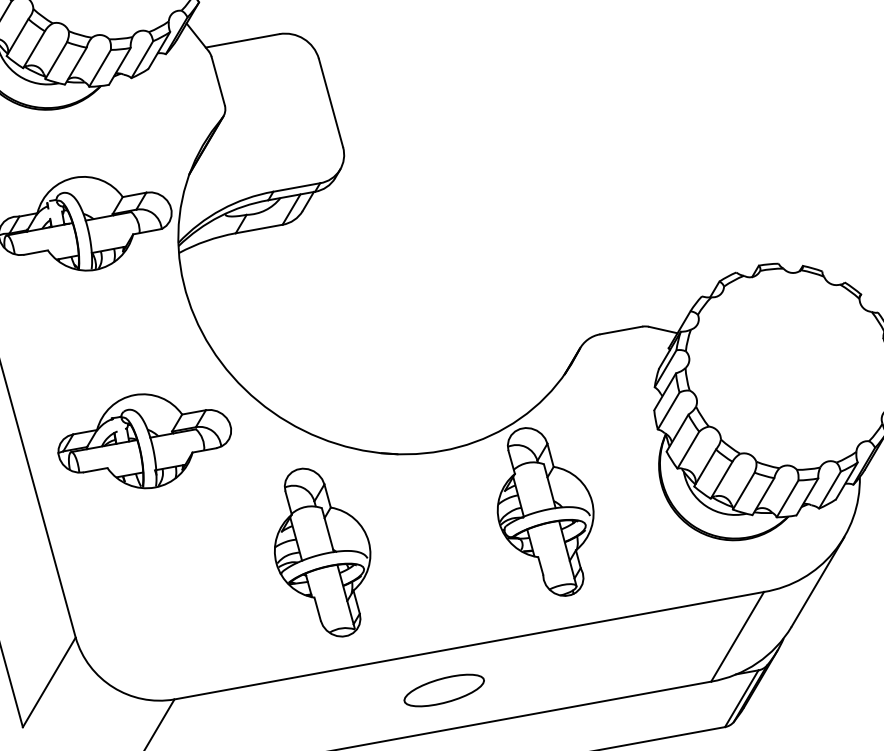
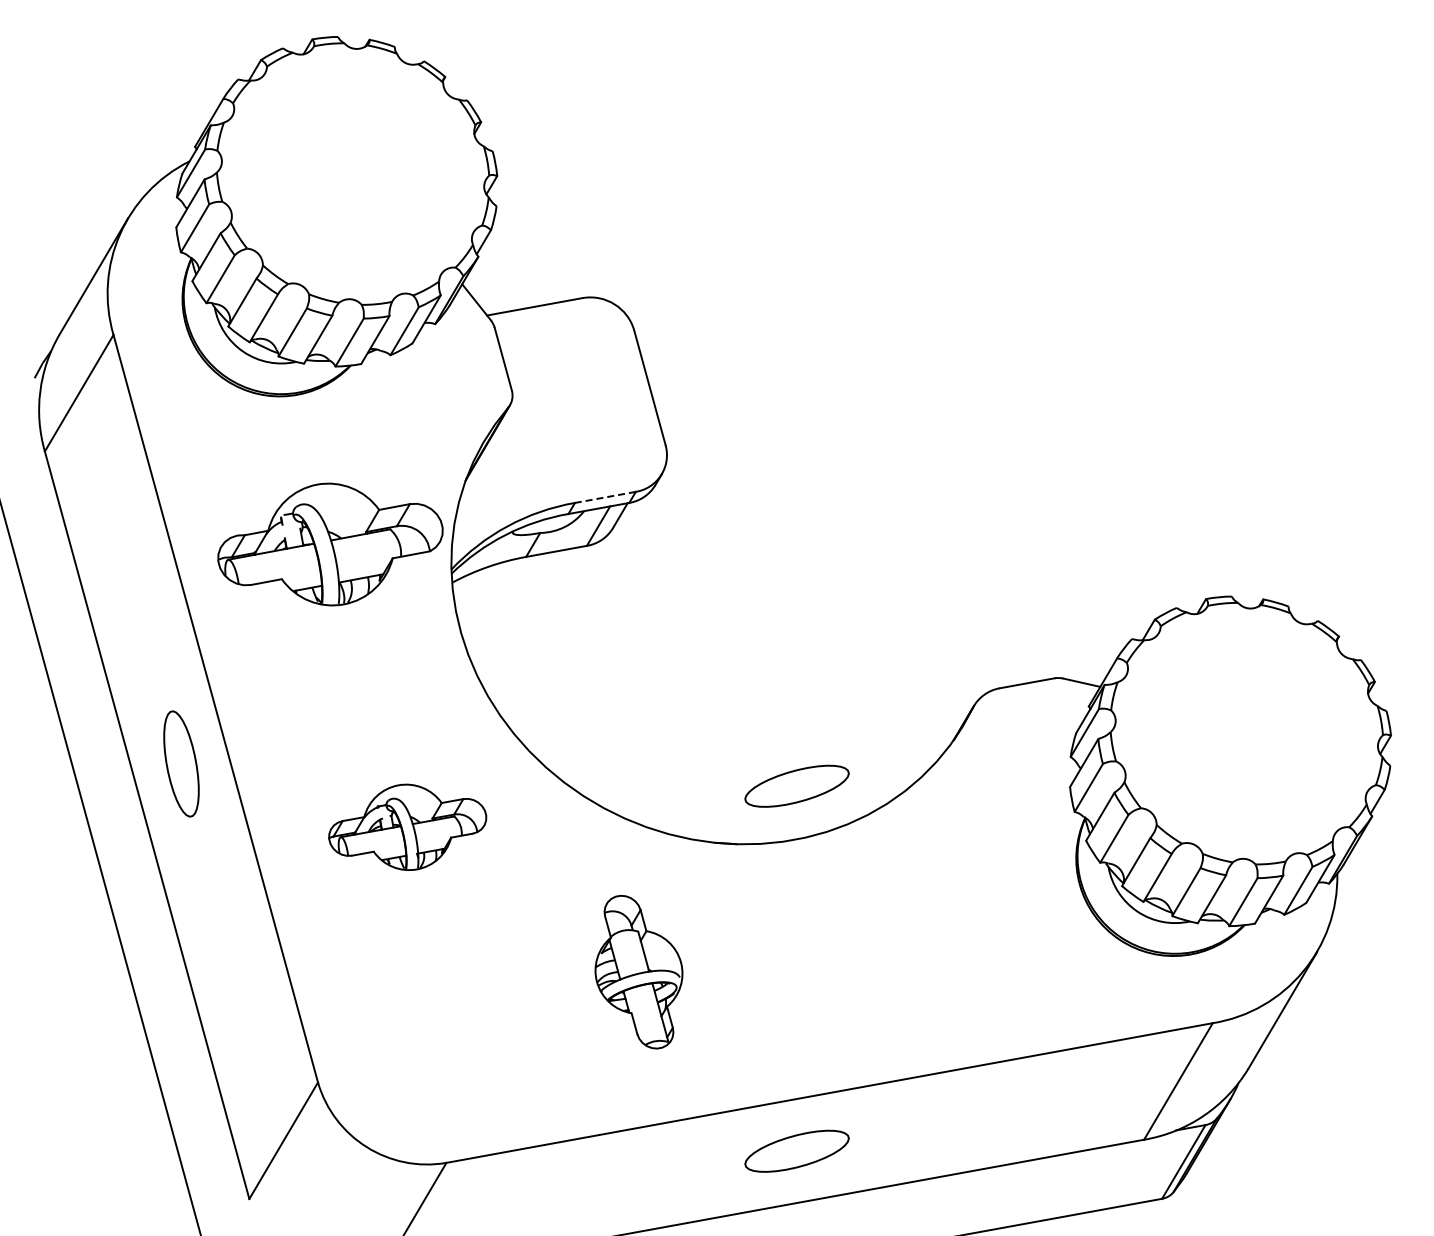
line: (296, 187) -> (605, 497), solid -> dashed
part: (443, 409) -> (796, 785), added
part: (144, 441) -> (407, 827), size x0.7
part: (545, 512) -> (928, 919), removed
part: (322, 552) -> (638, 972), size x0.7

